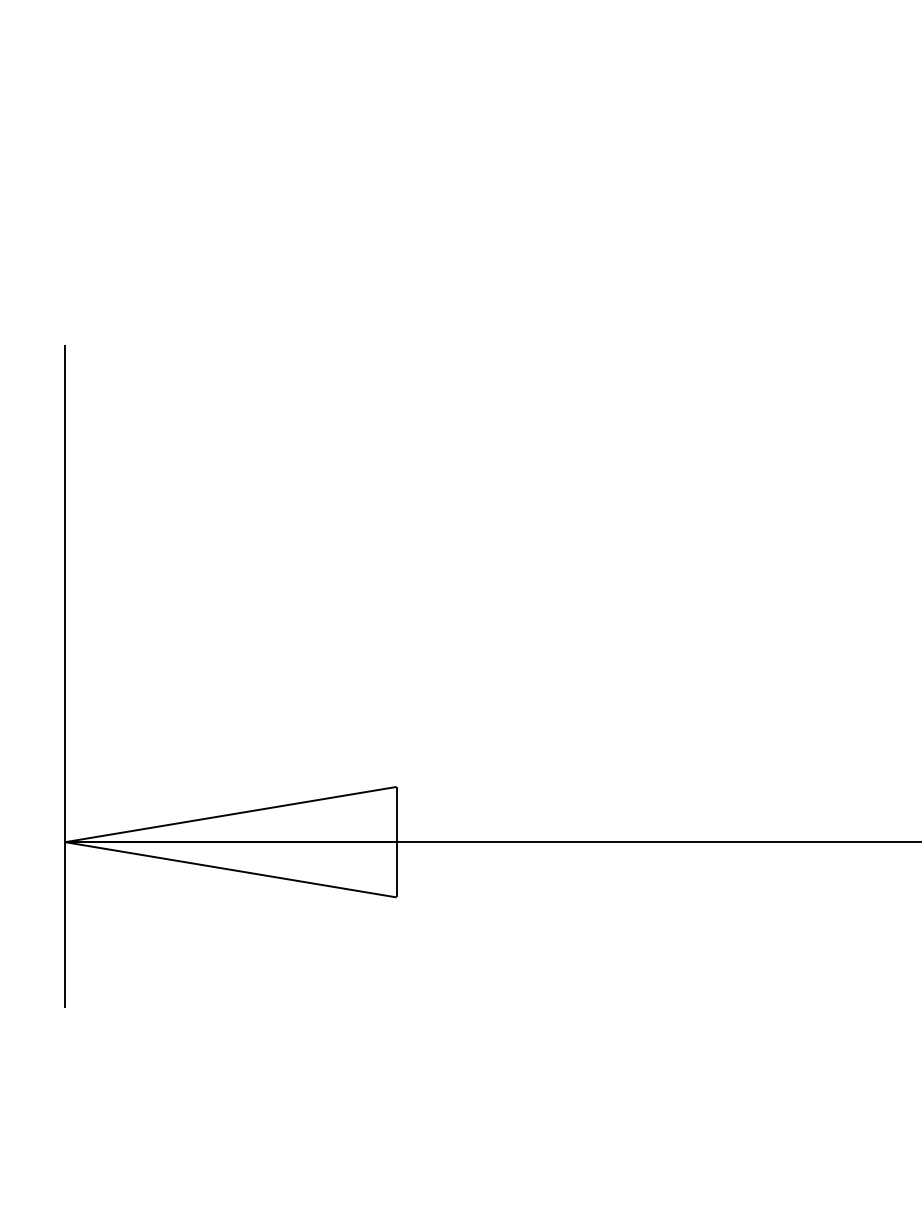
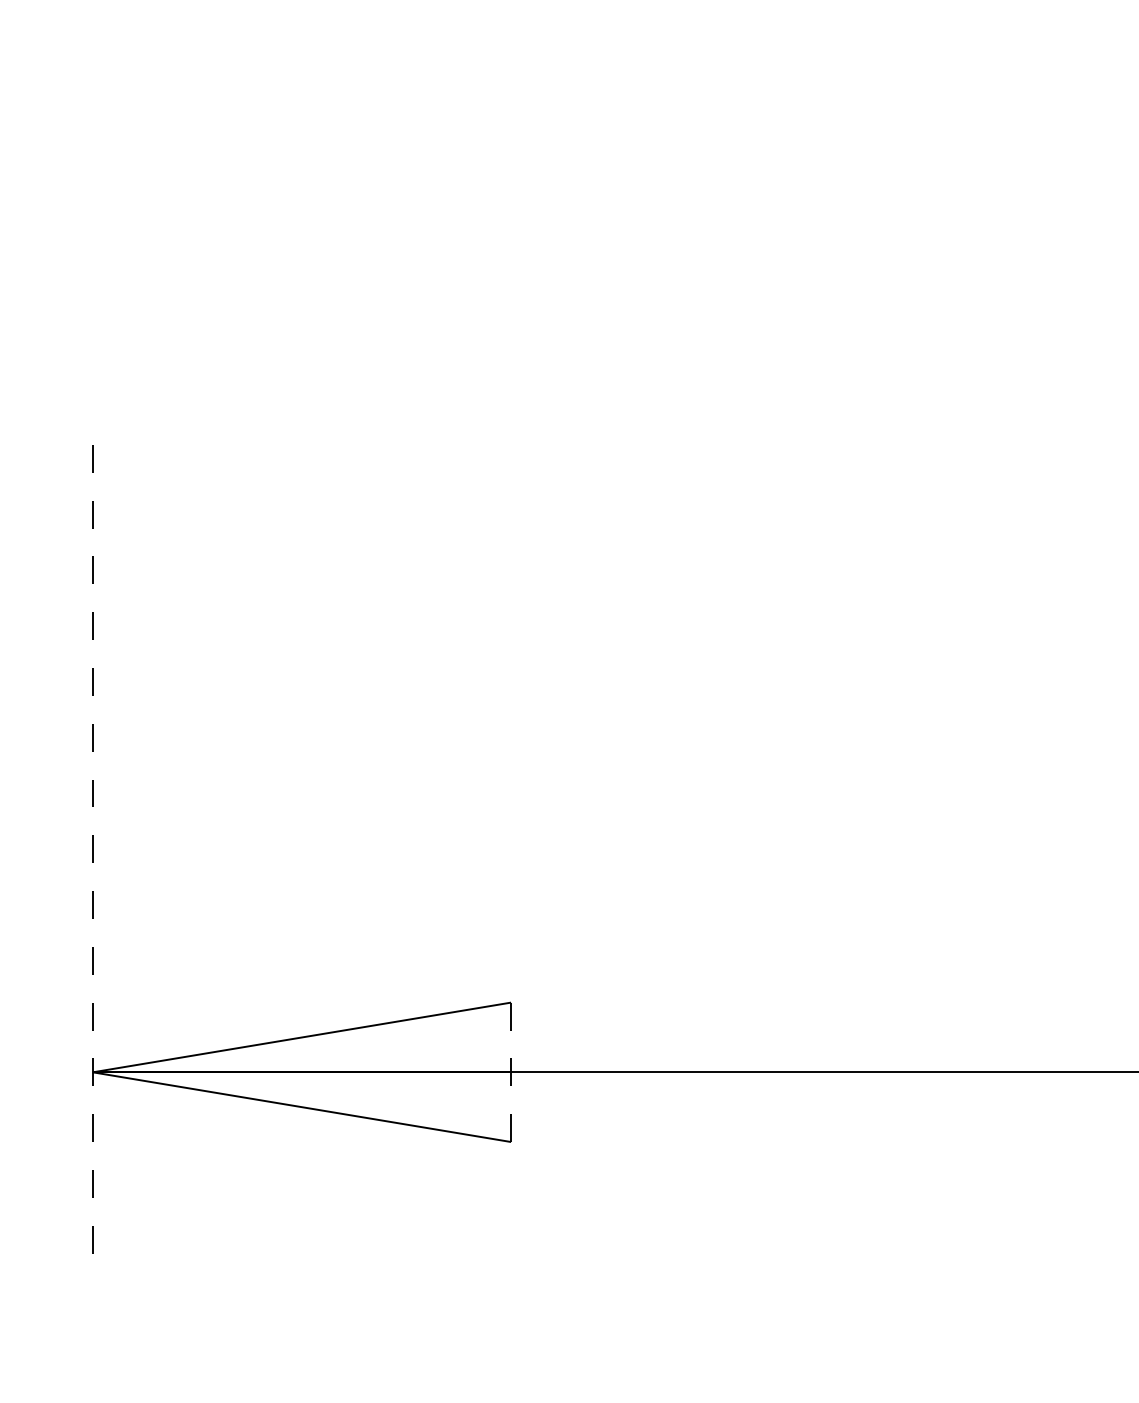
line: (65, 676) -> (93, 863), solid -> dashed
line: (396, 841) -> (510, 1071), solid -> dashed

